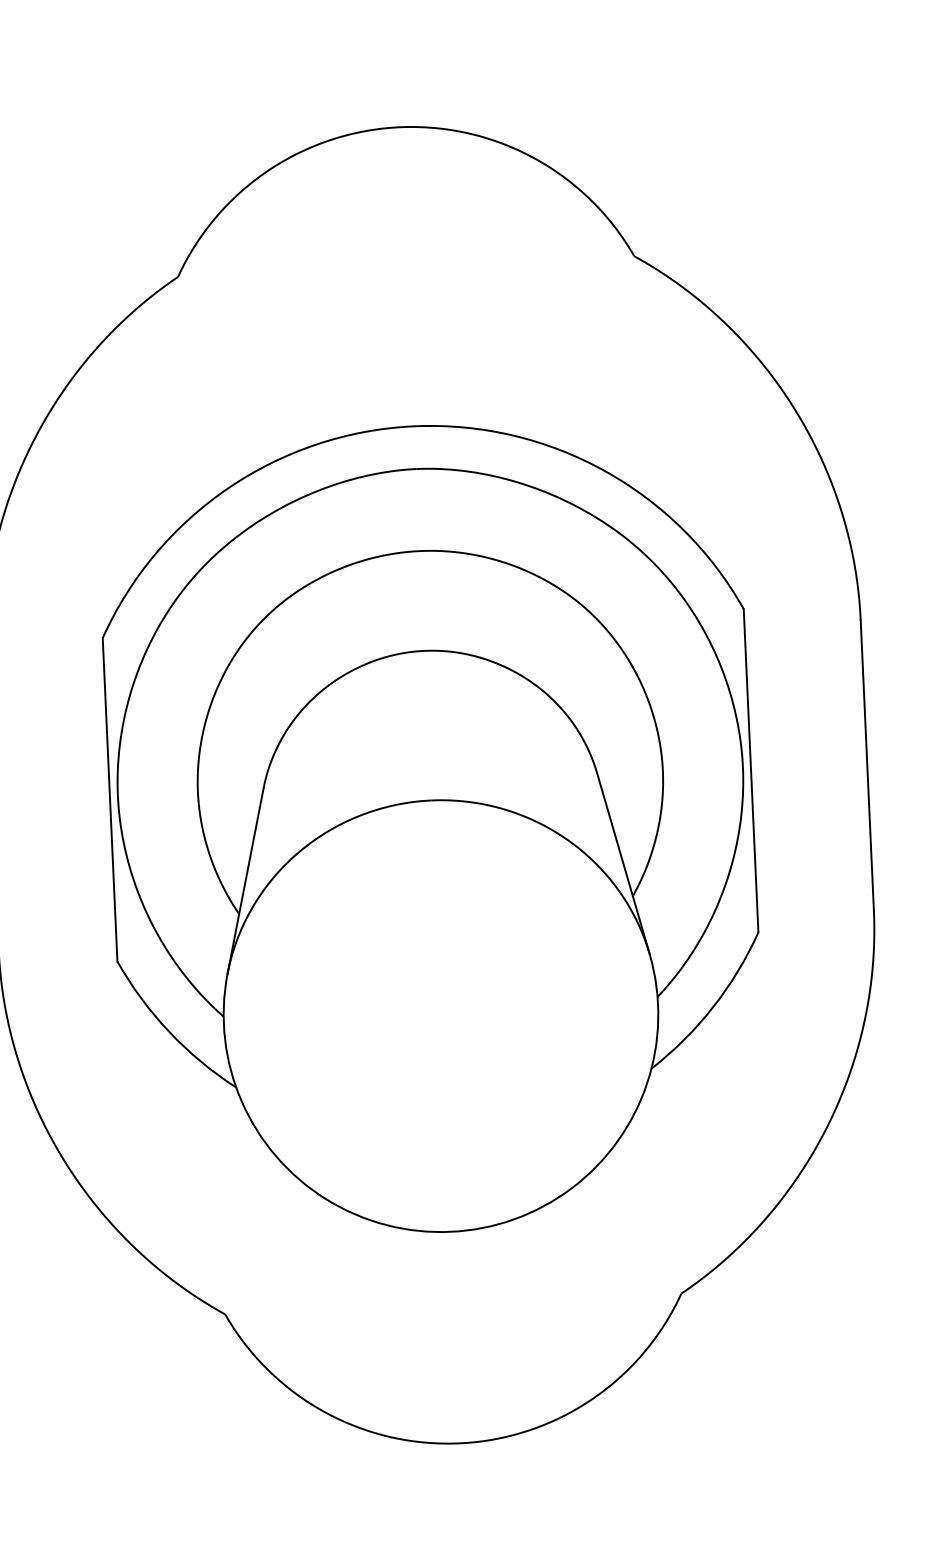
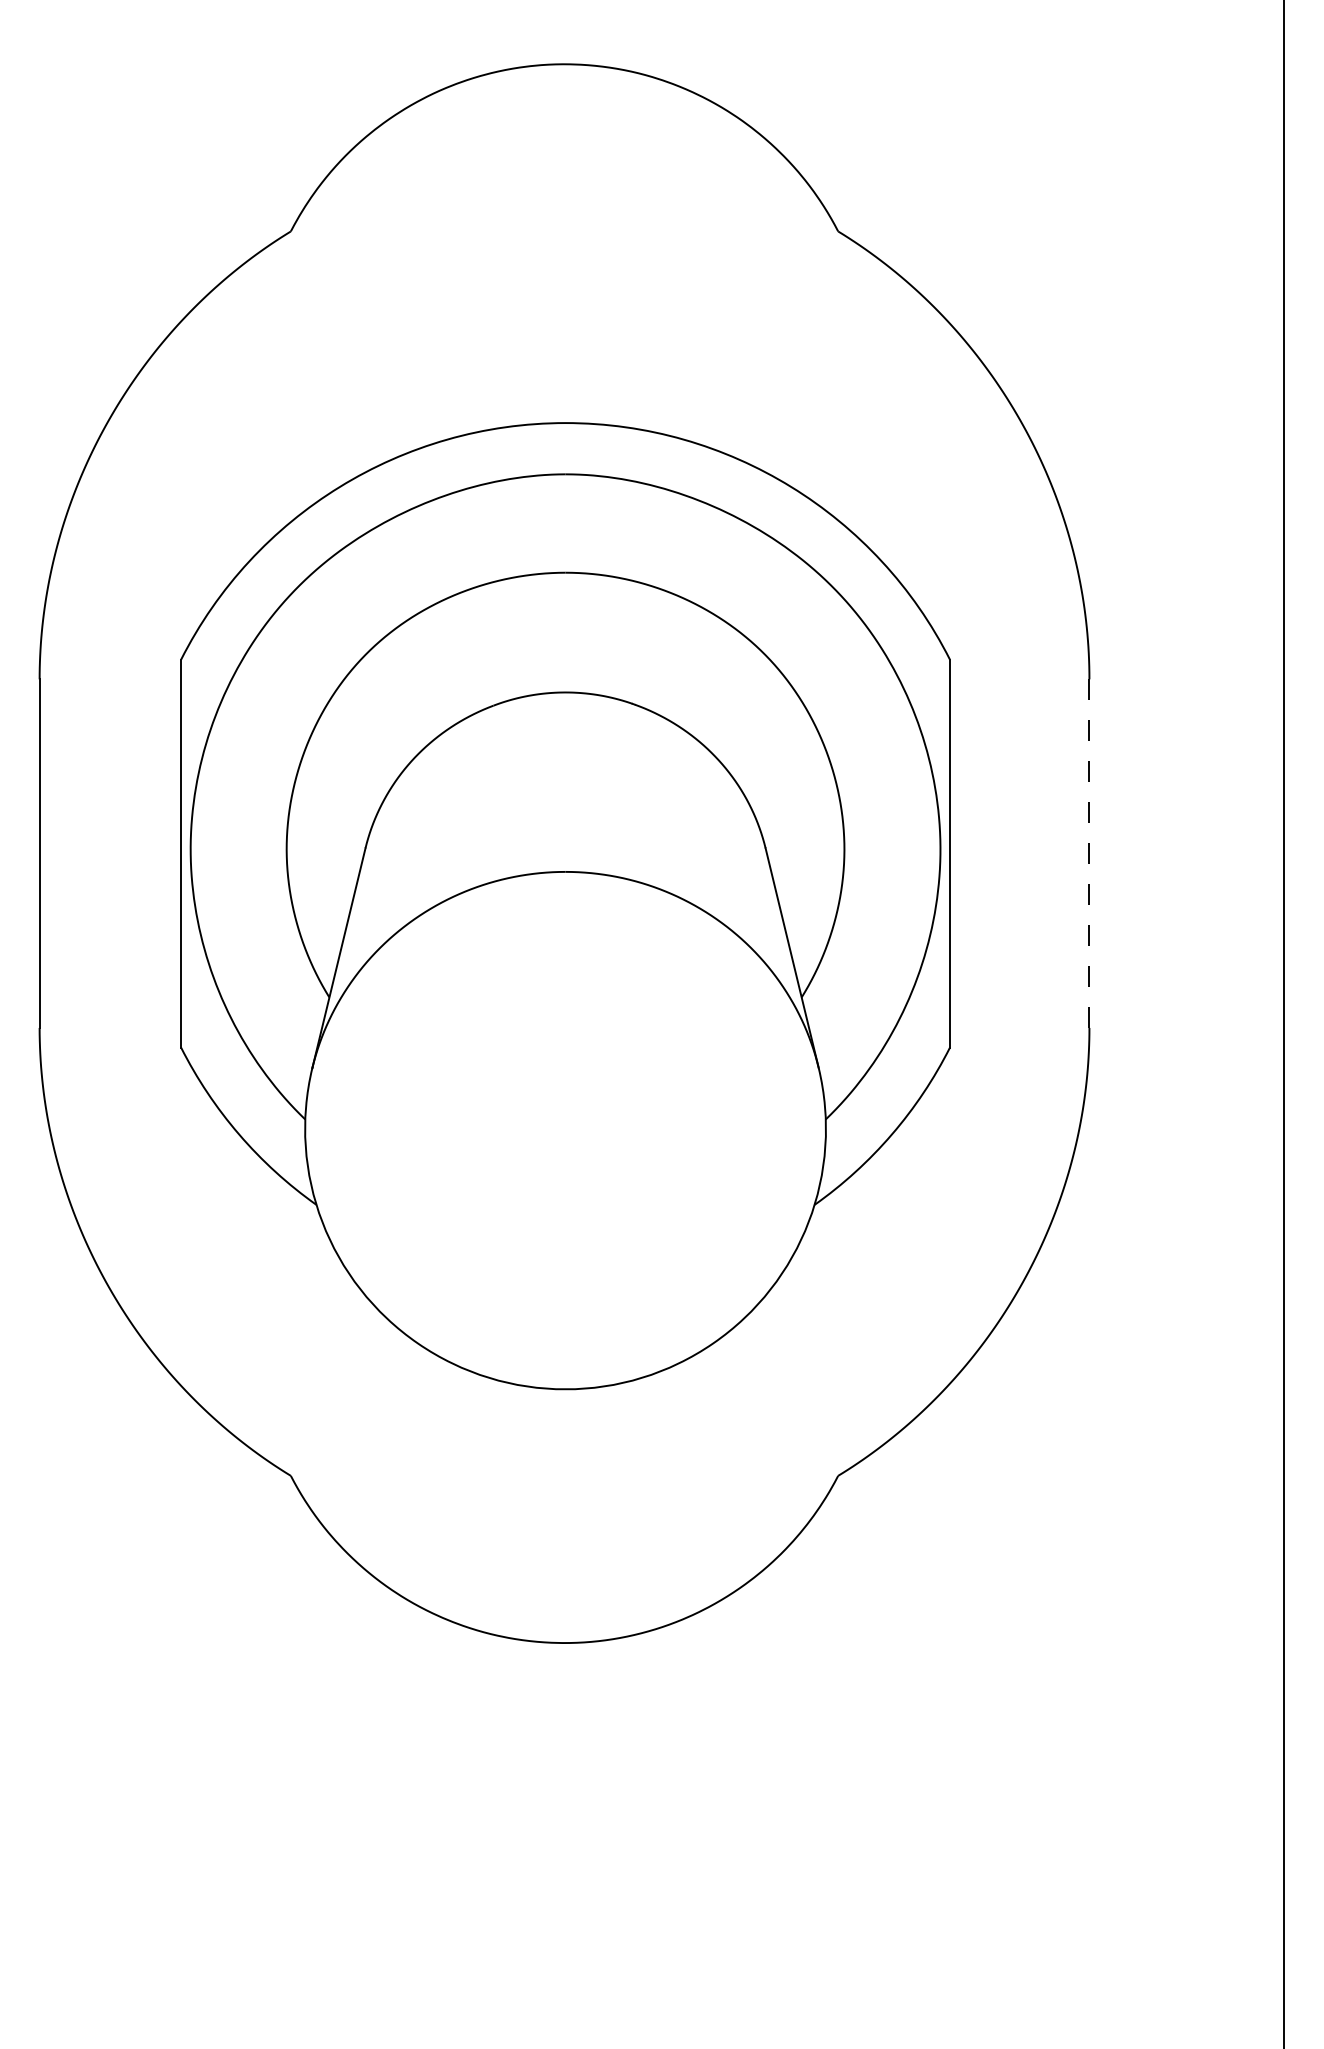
line: (867, 765) -> (1089, 853), solid -> dashed

